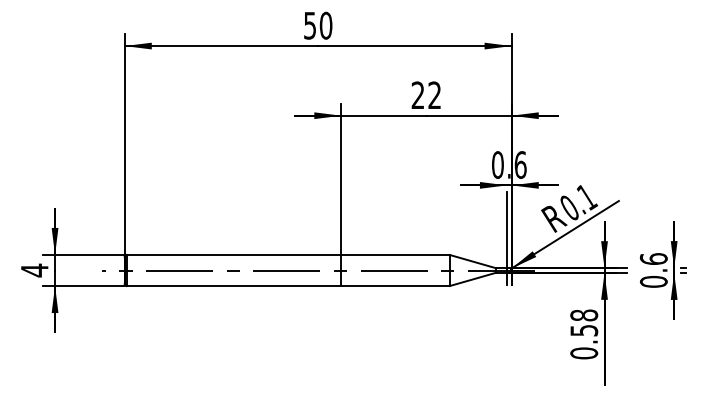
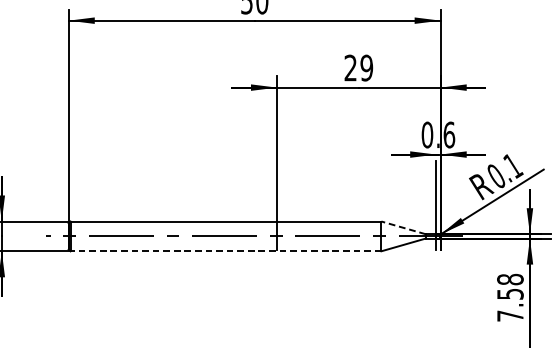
text: (434, 95) -> (366, 68), 22 -> 29
line: (472, 261) -> (403, 227), solid -> dashed
line: (288, 285) -> (226, 250), solid -> dashed
text: (584, 353) -> (510, 316), 0.58 -> 7.58

